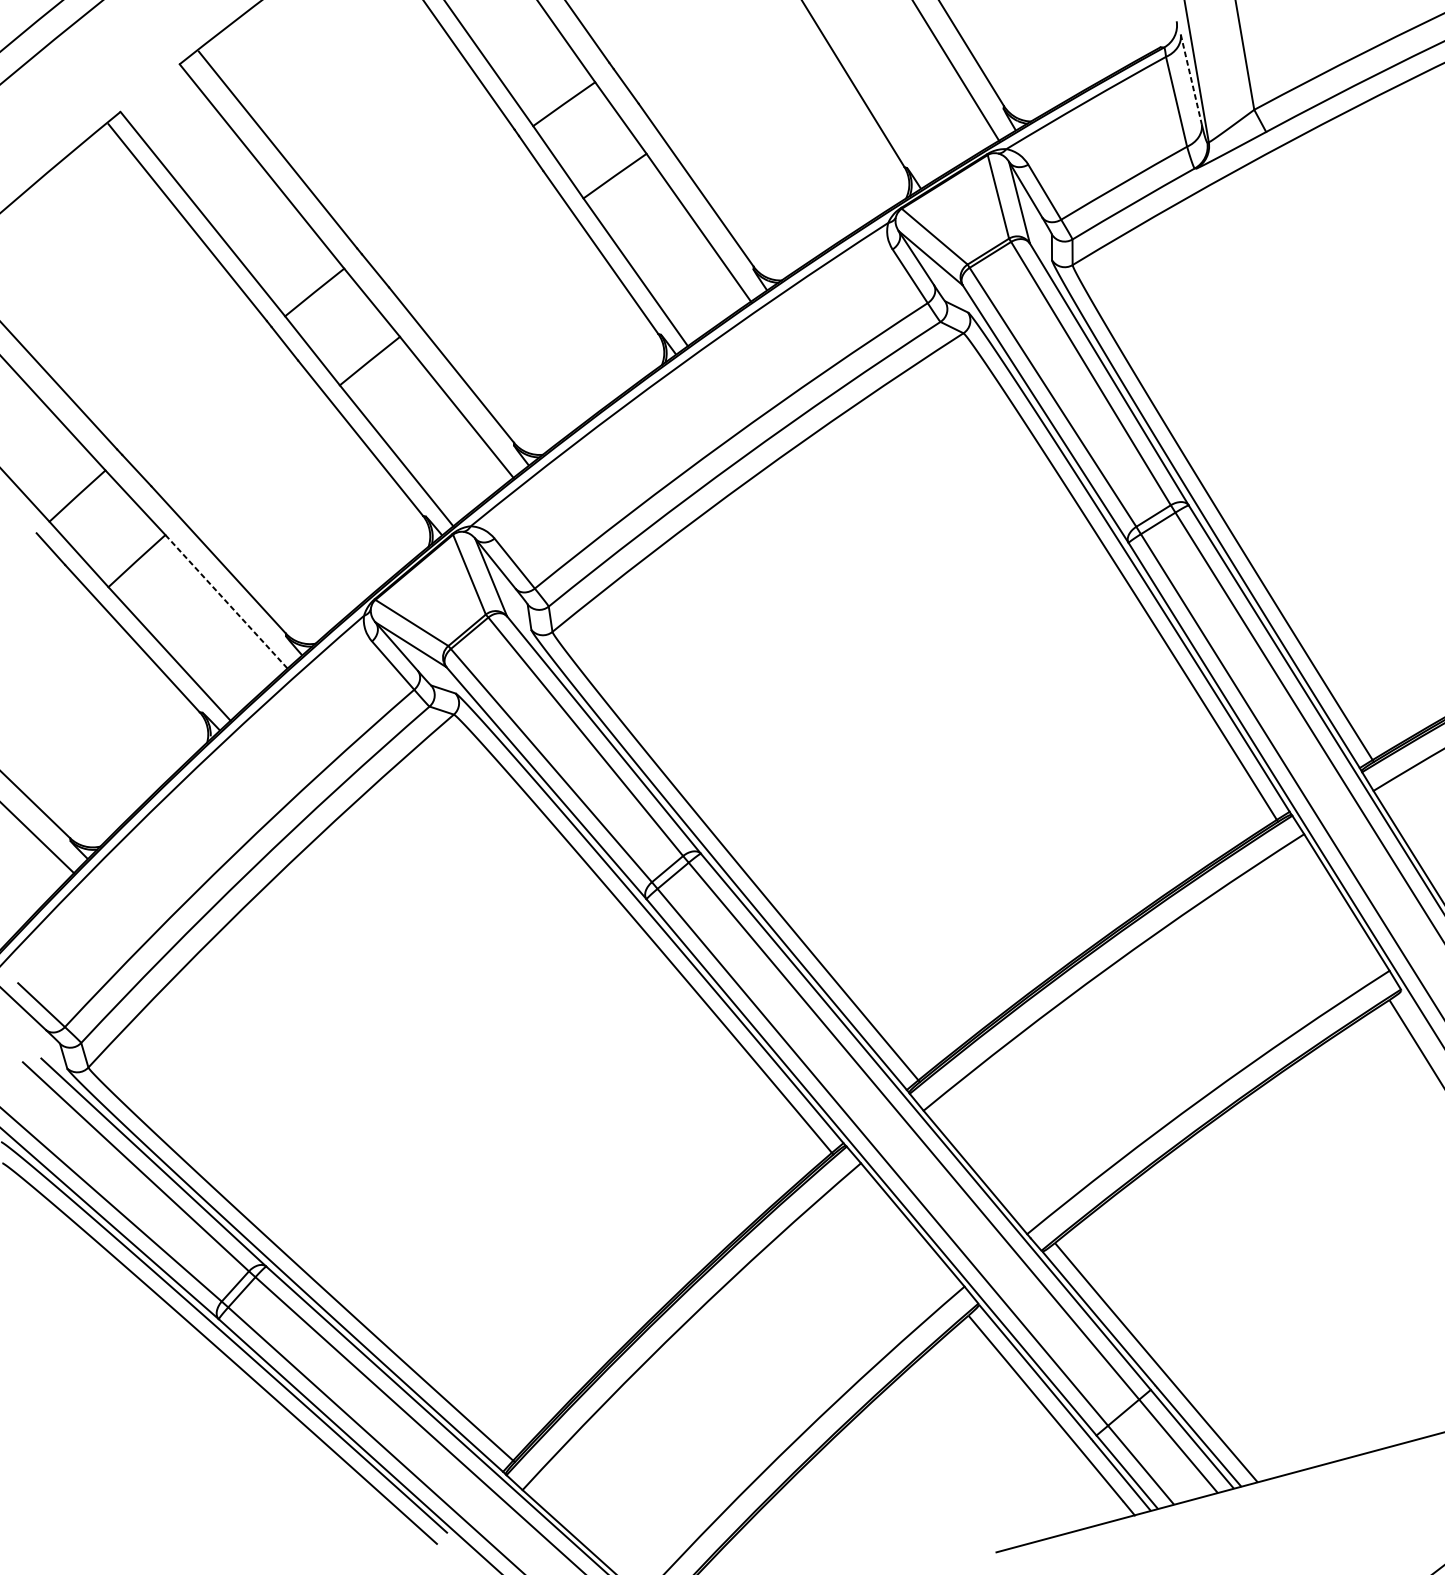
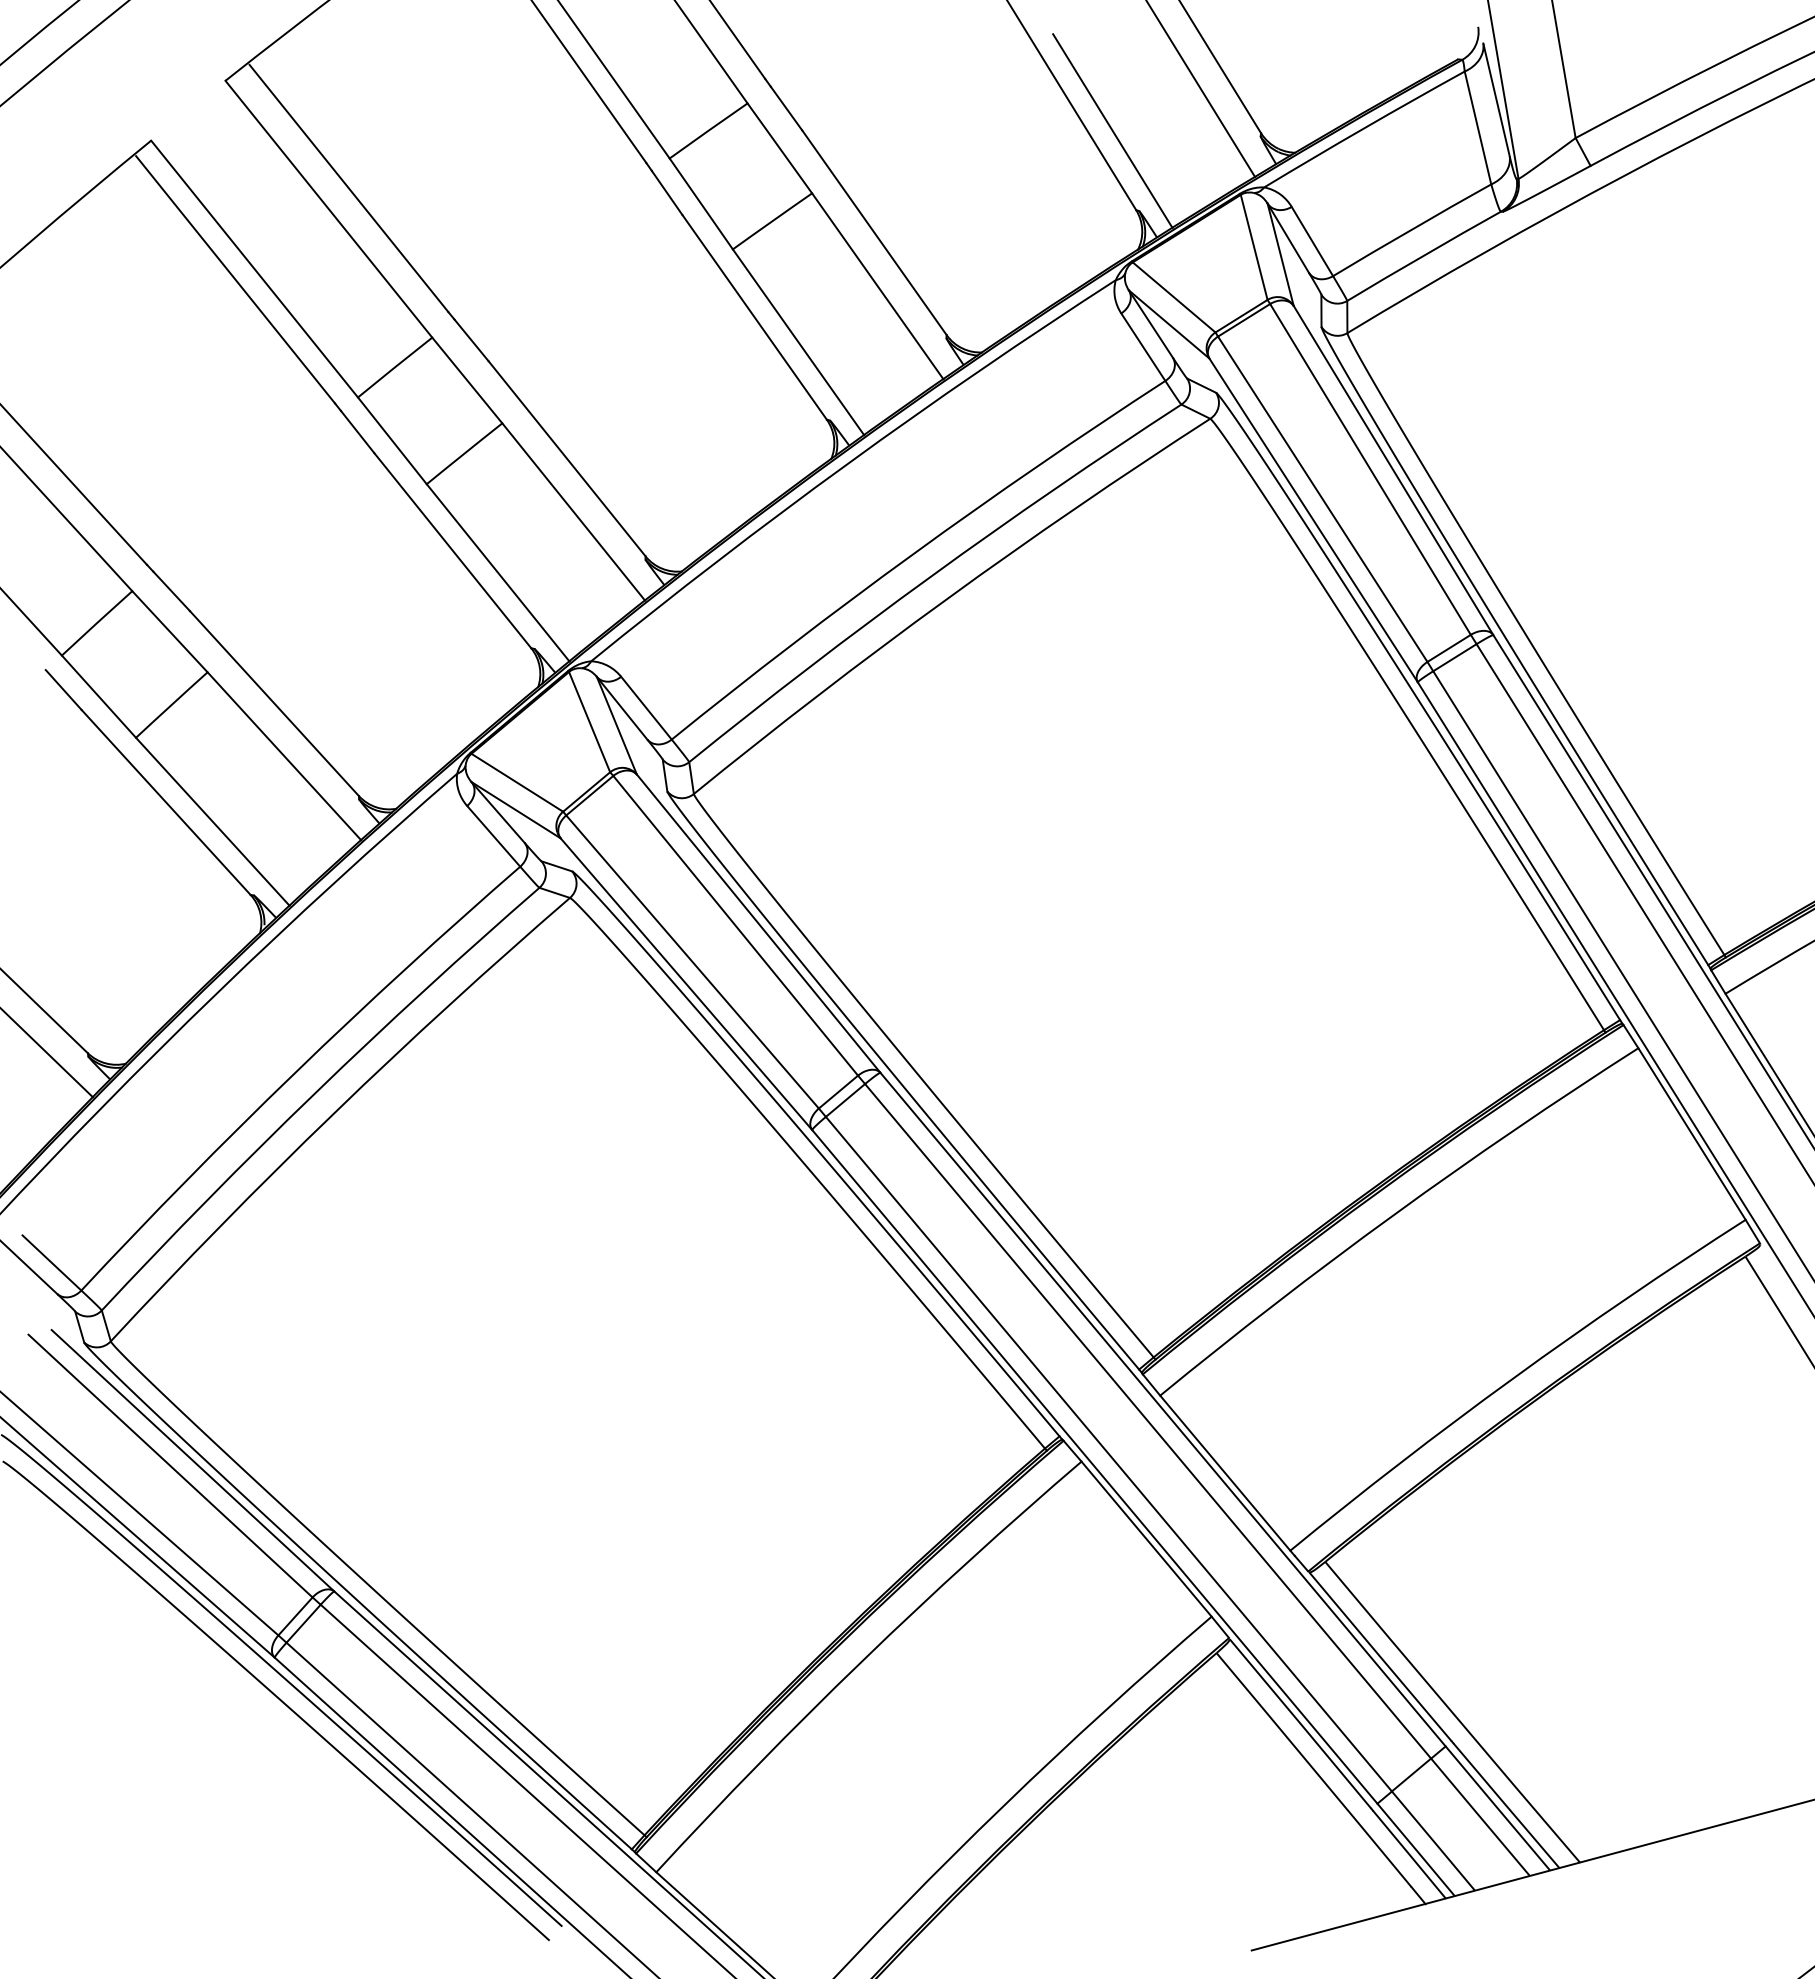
line: (1191, 79) -> (1496, 99), dashed -> solid
line: (885, 104) -> (1112, 131), added
line: (226, 602) -> (284, 756), dashed -> solid

